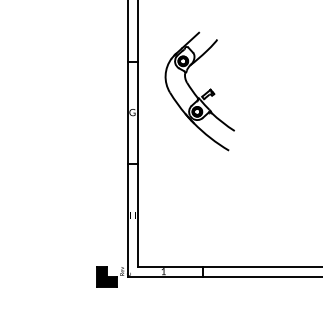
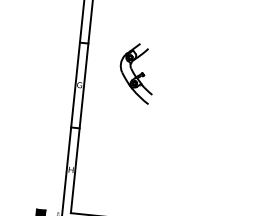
part: (199, 91) -> (136, 73), size x0.6

